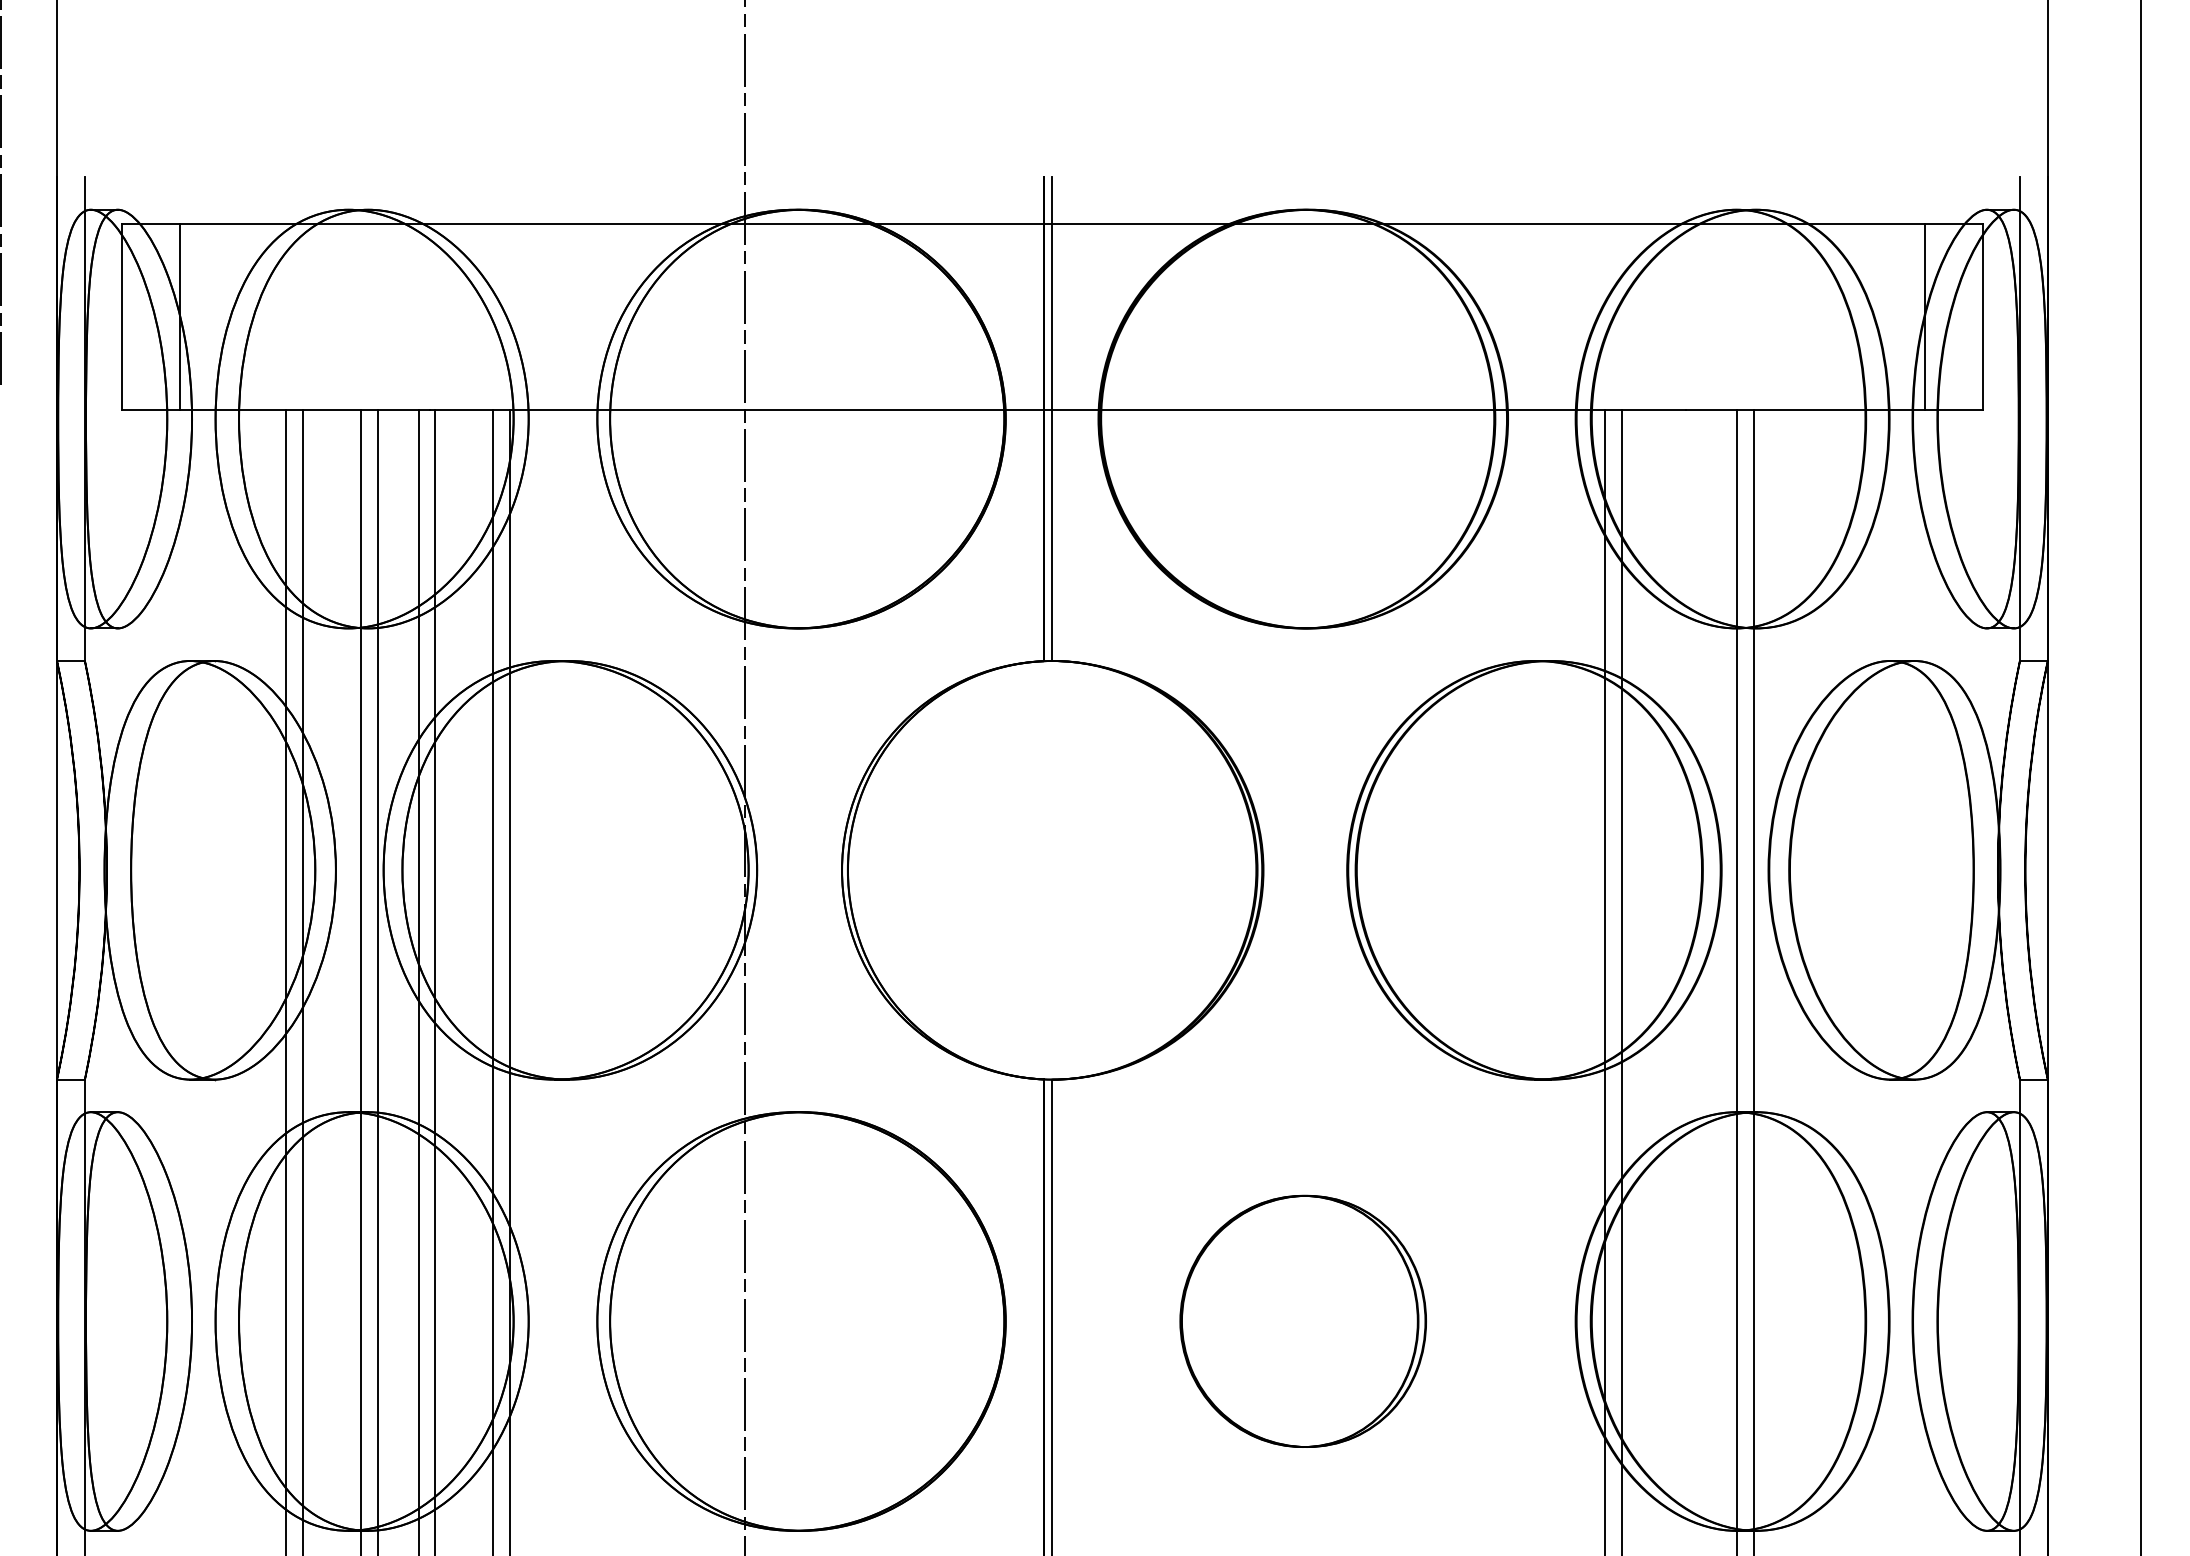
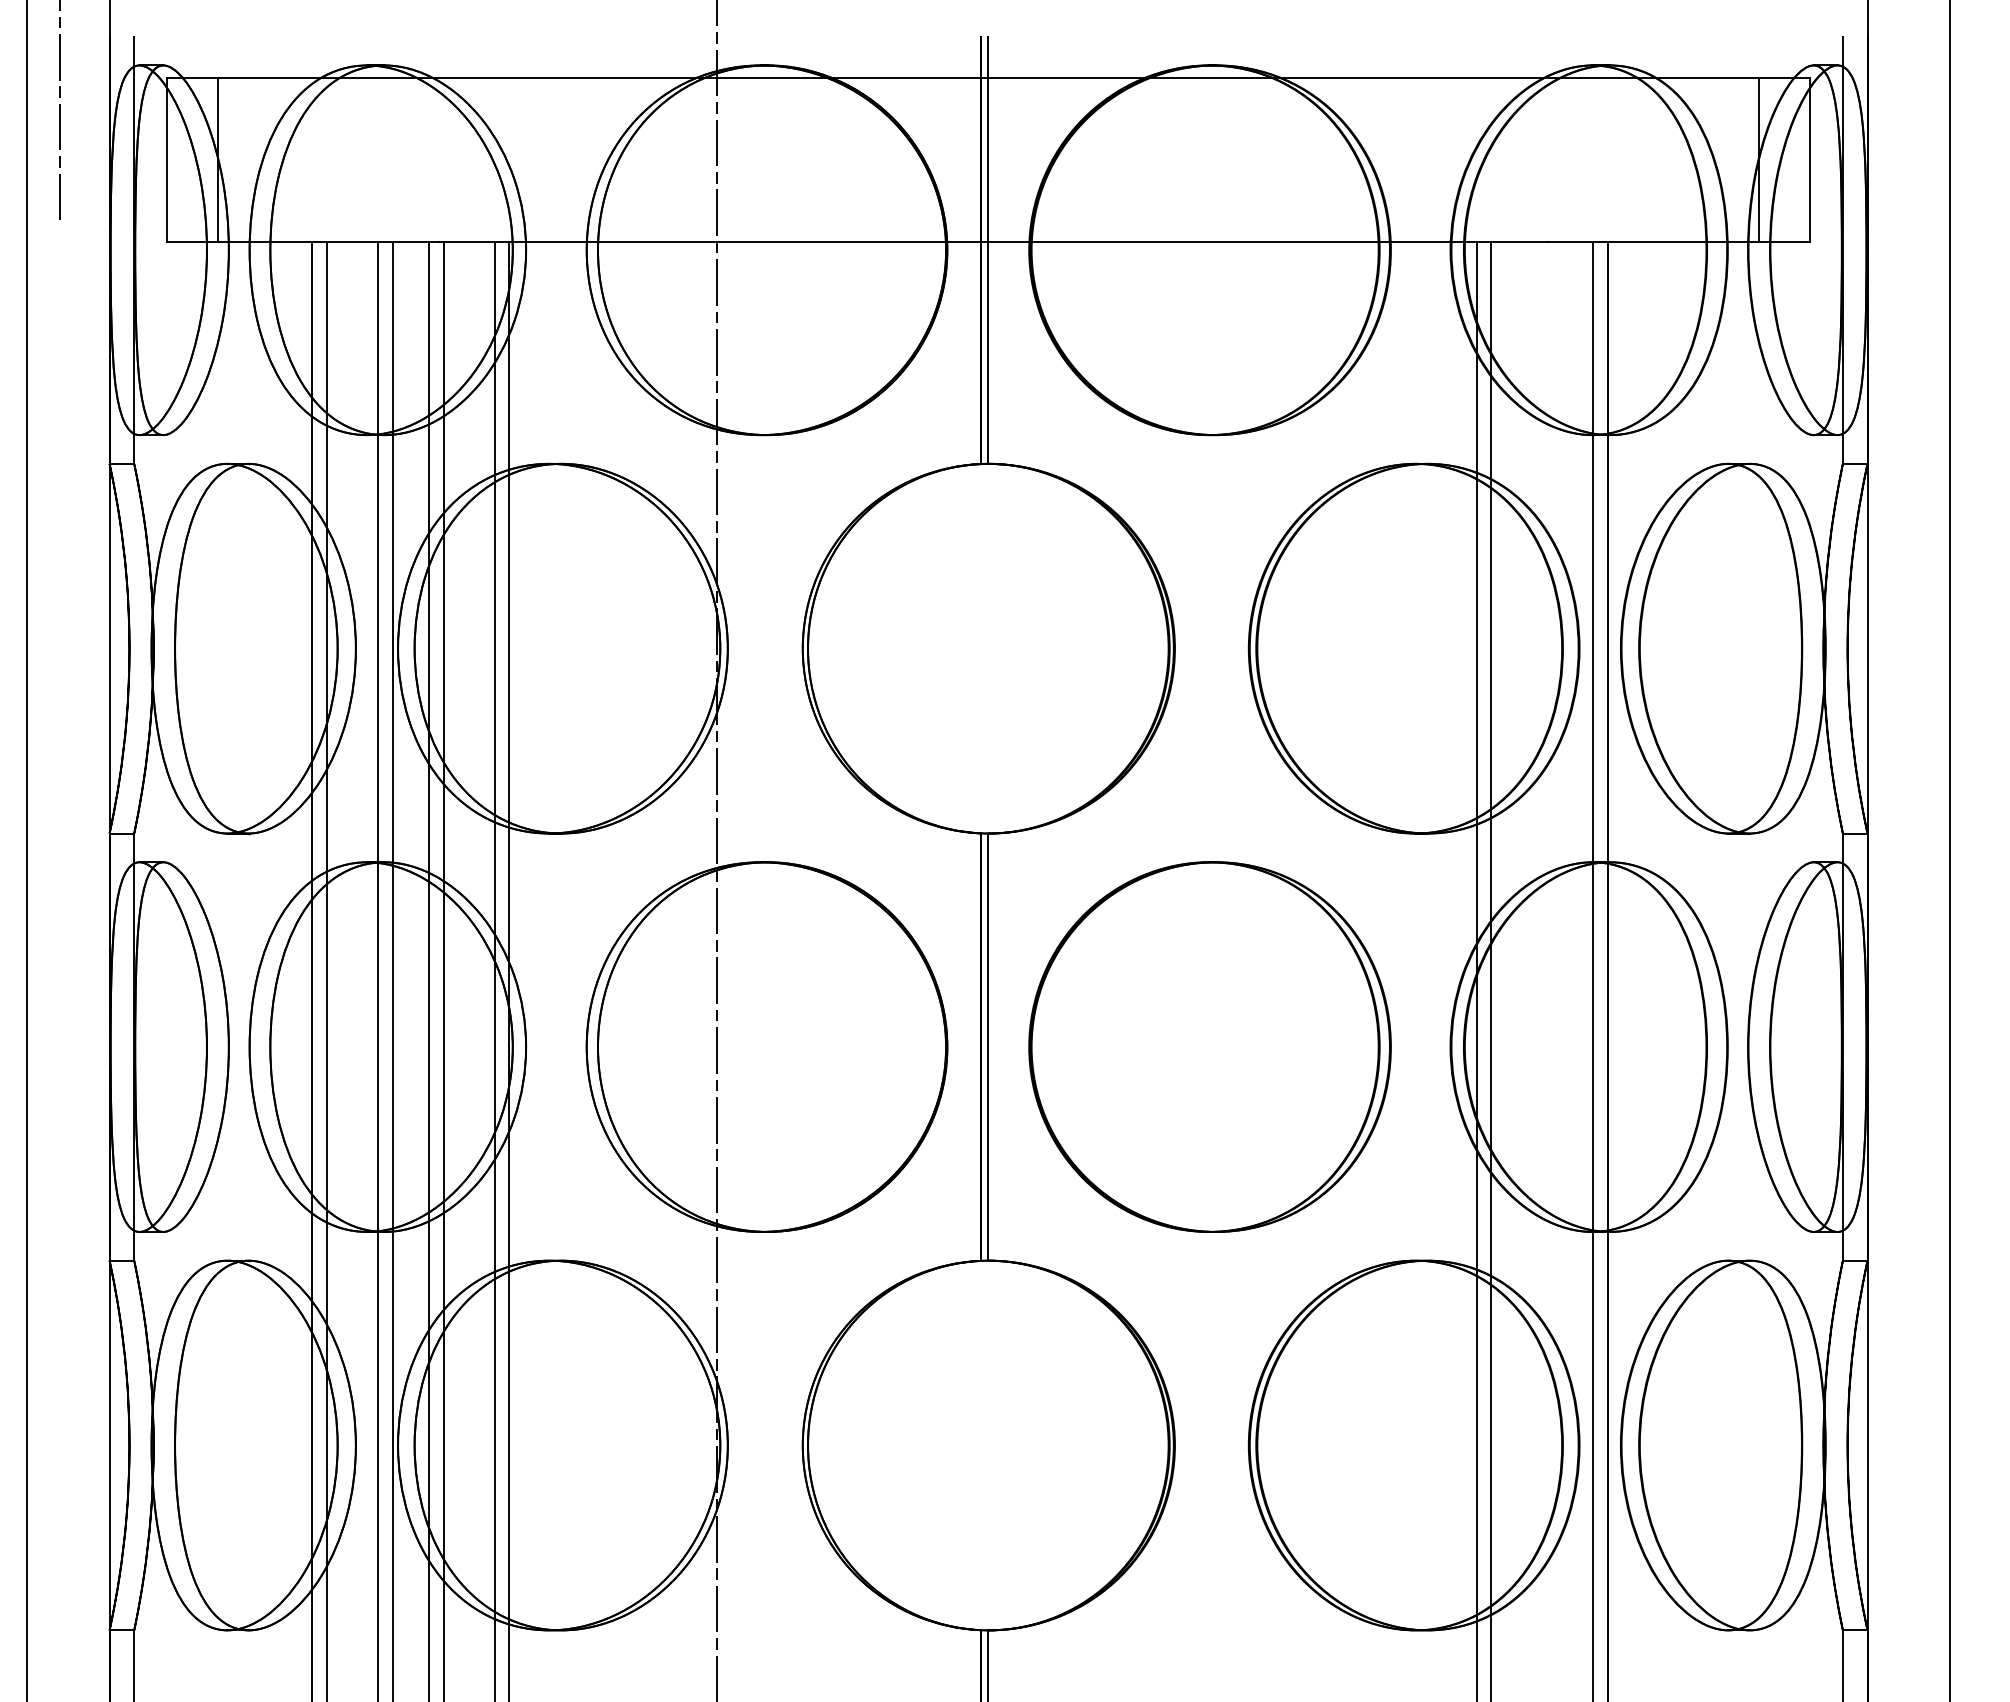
part: (1302, 1320) -> (1209, 1046), size x1.67

